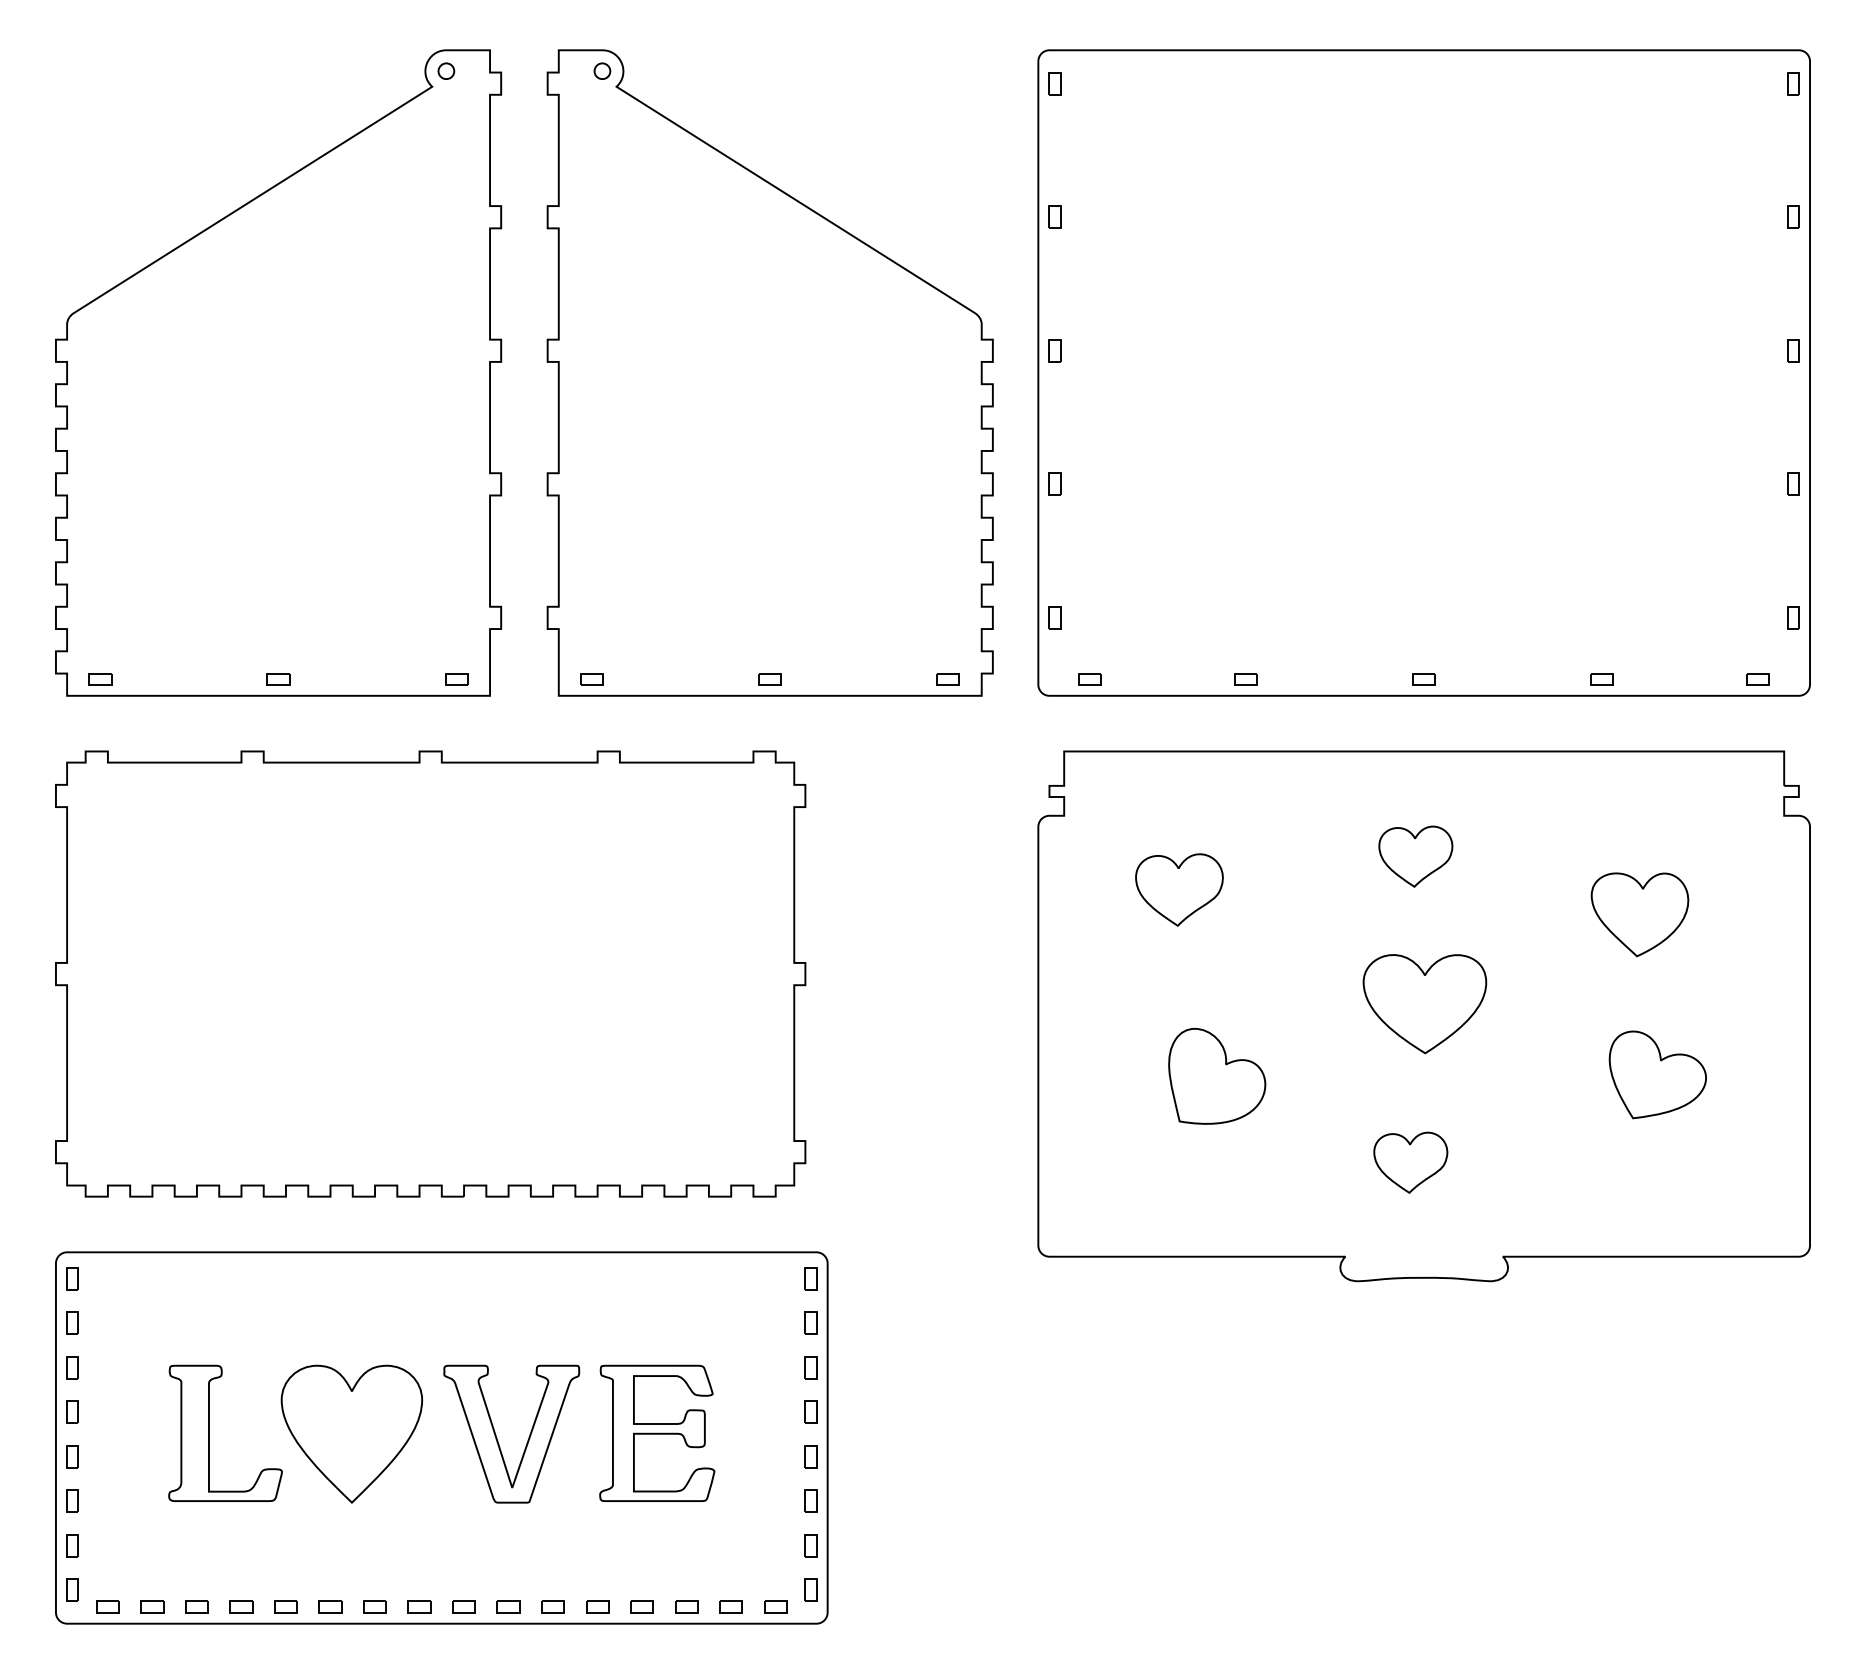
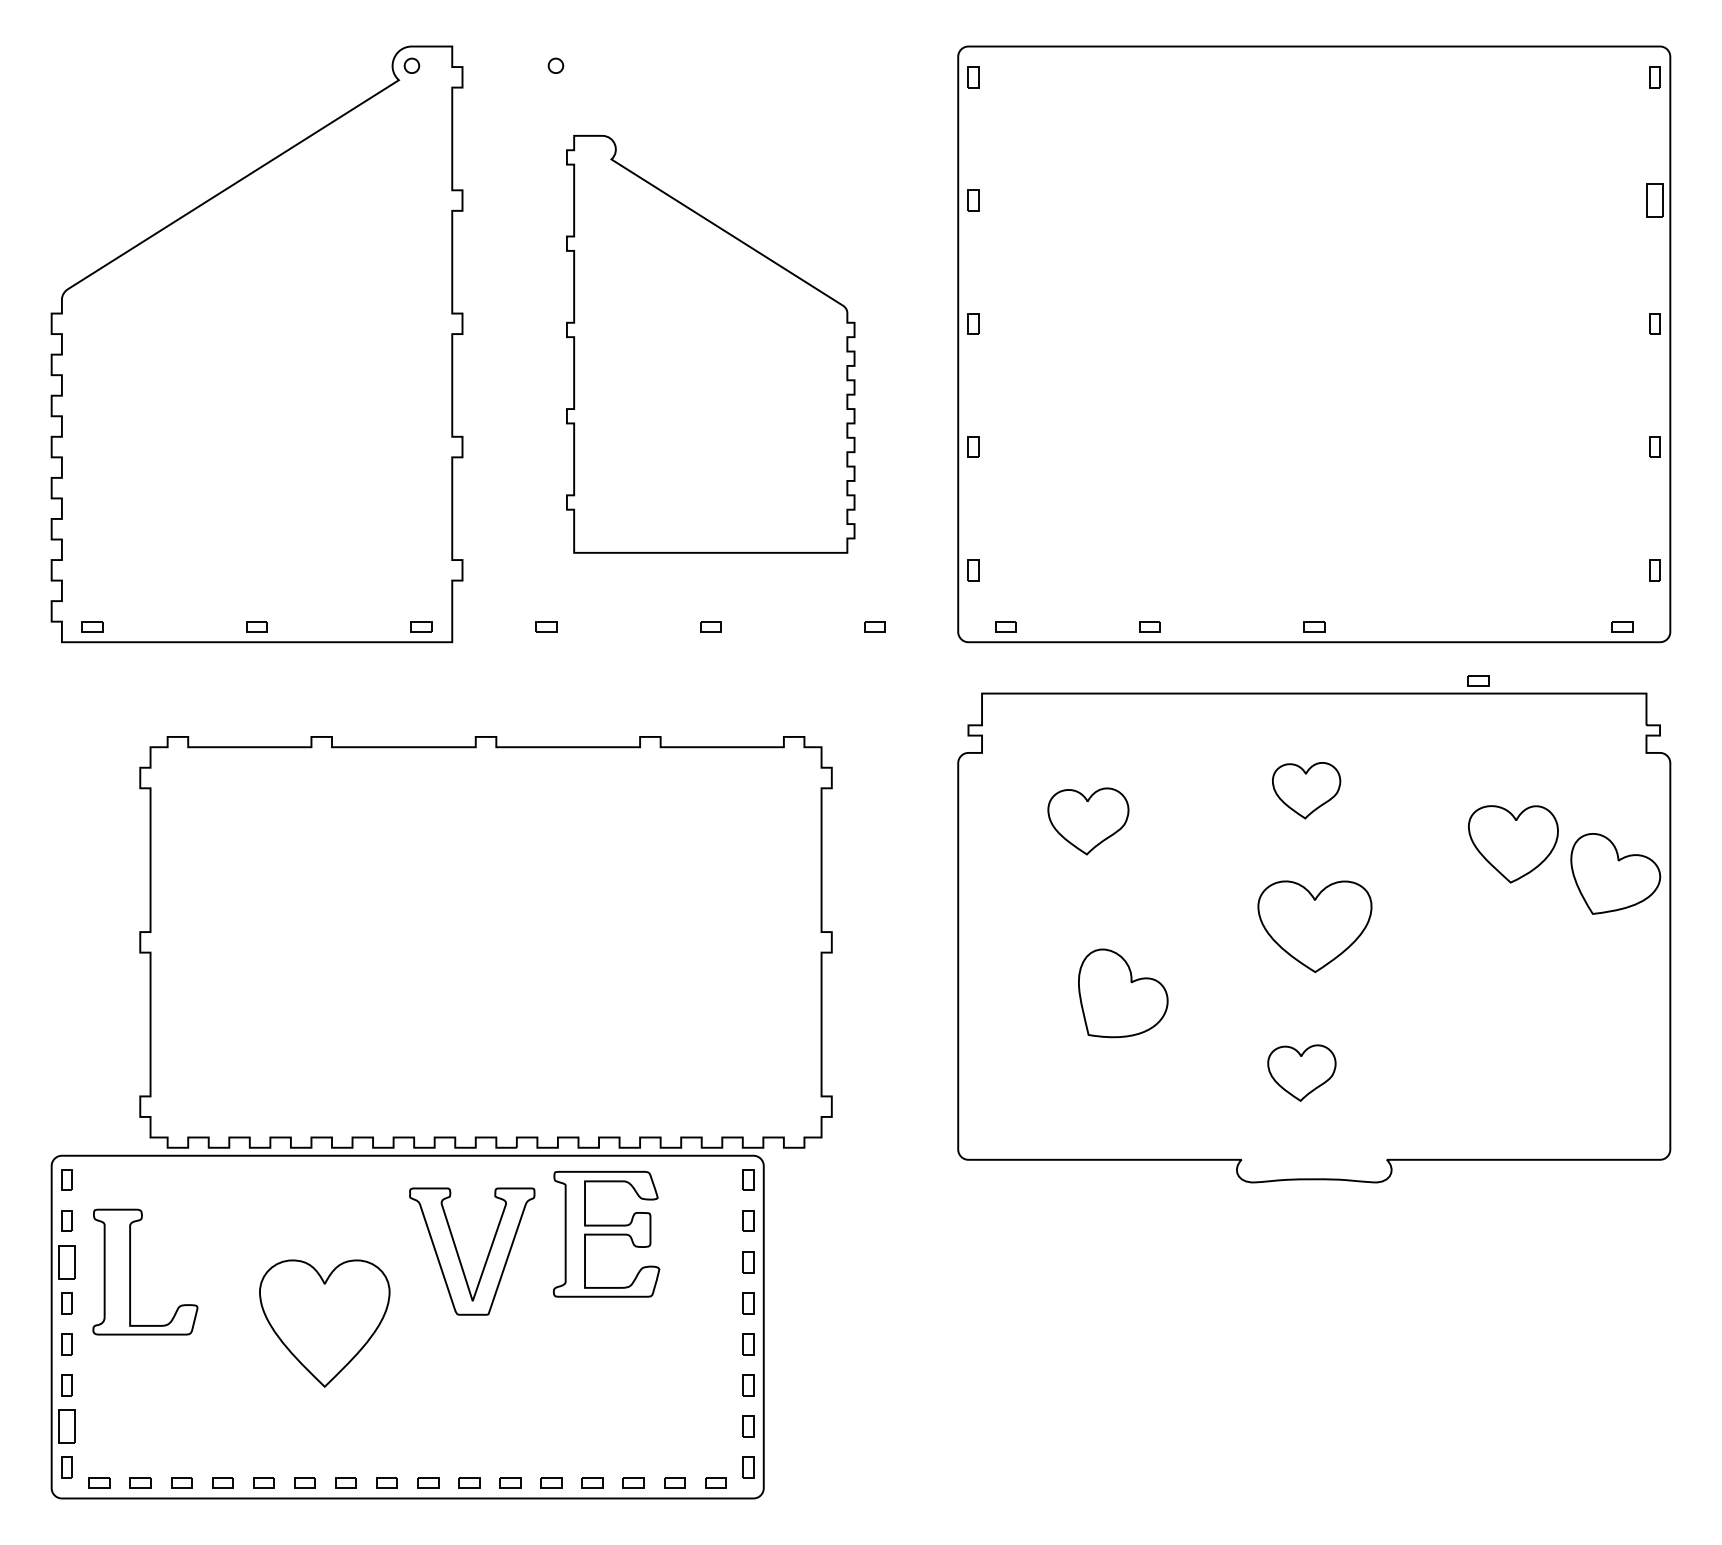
part: (1793, 216) -> (1655, 199), size x1.6
part: (769, 372) -> (710, 343), size x0.7
part: (1601, 679) -> (1477, 681), moved
part: (430, 973) -> (485, 941), moved
part: (1657, 1074) -> (1615, 873), moved
part: (72, 1367) -> (66, 1262), size x1.6
part: (209, 1432) -> (130, 1271), moved
part: (657, 1432) -> (606, 1233), moved
part: (497, 1437) -> (459, 1254), moved
part: (72, 1545) -> (66, 1426), size x1.6

